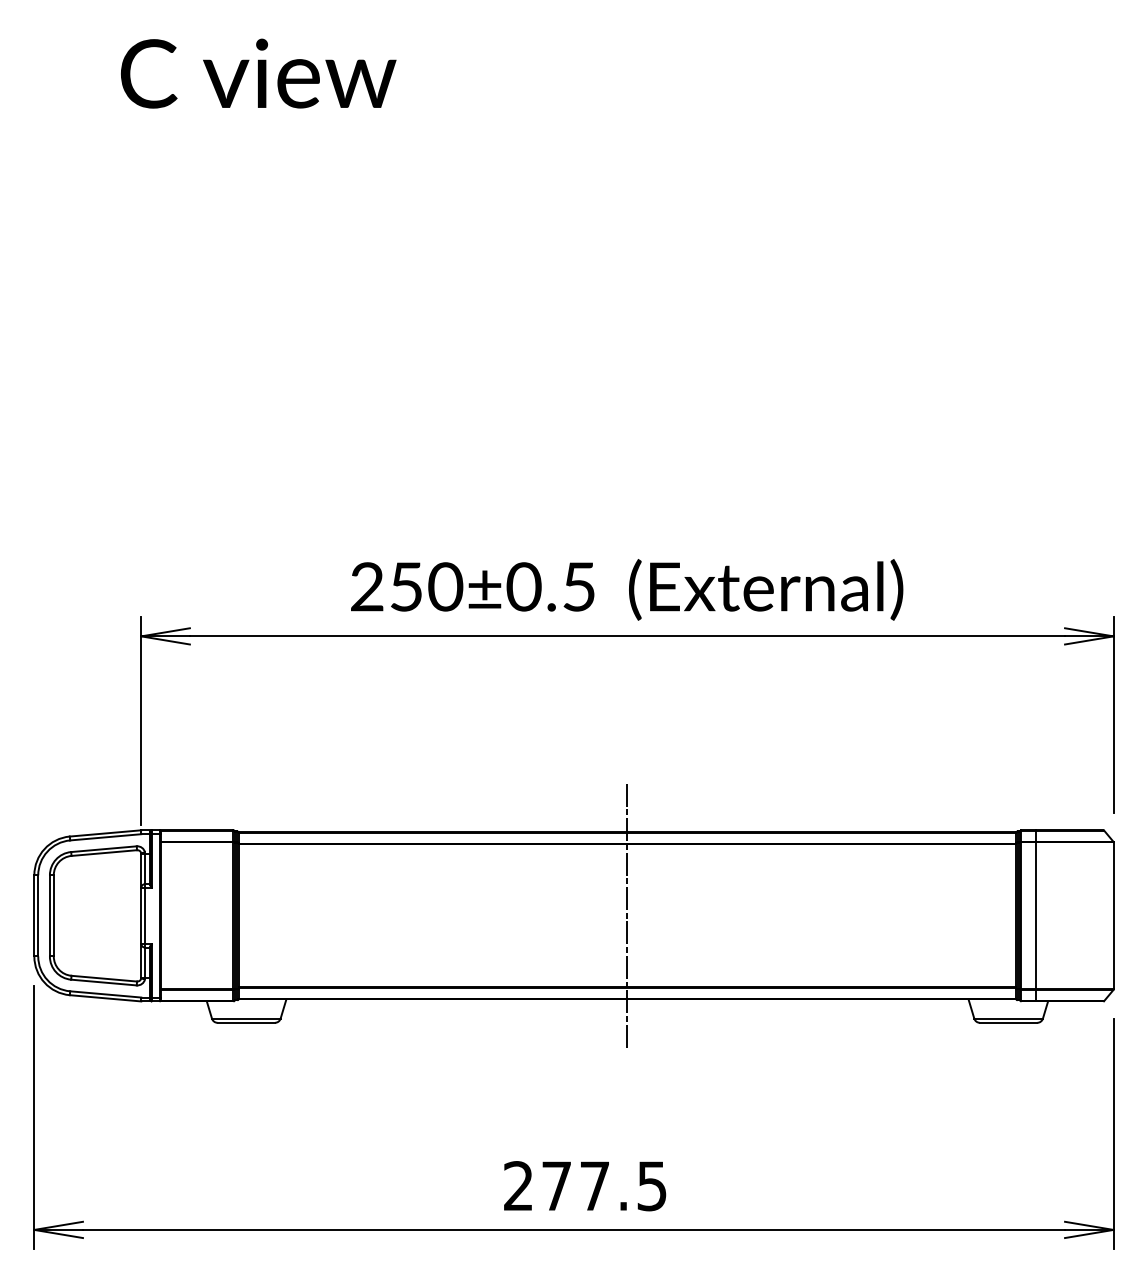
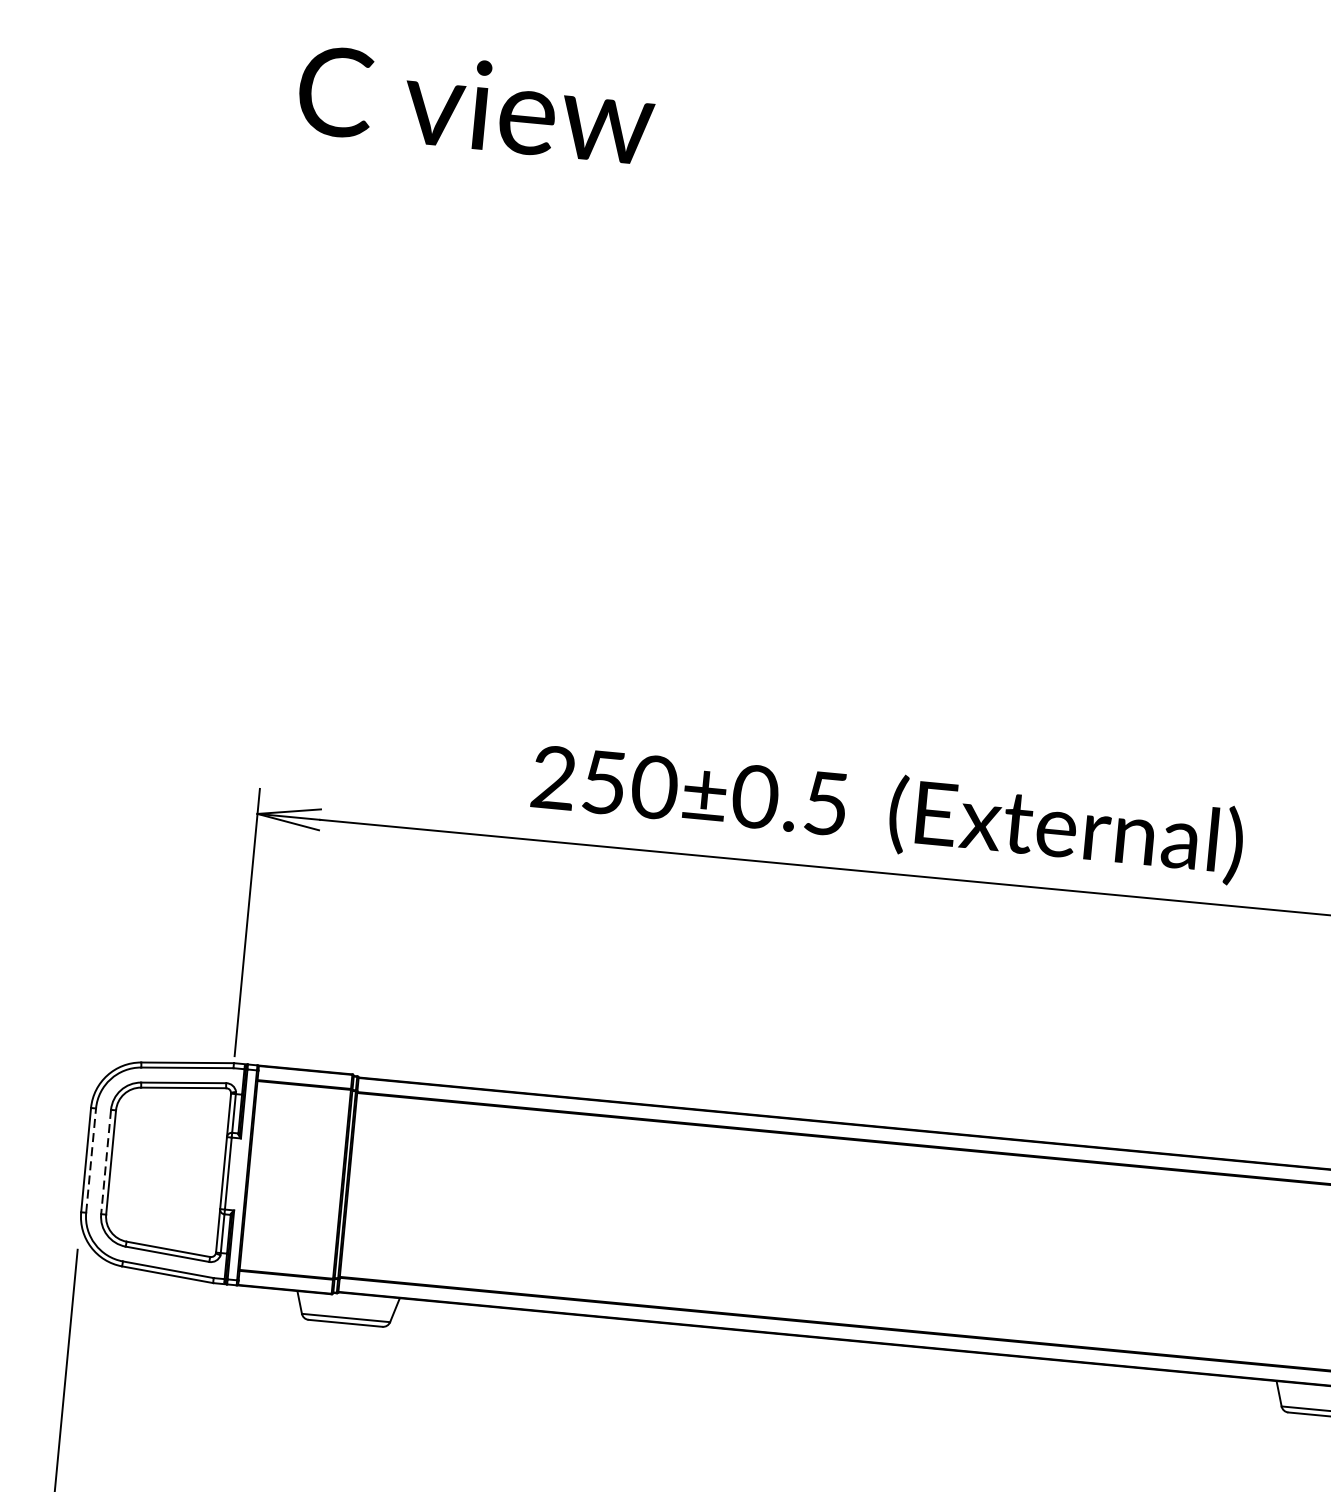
line: (38, 915) -> (91, 1160), solid -> dashed
line: (49, 915) -> (105, 1161), solid -> dashed
line: (627, 915) -> (848, 1231), removed

